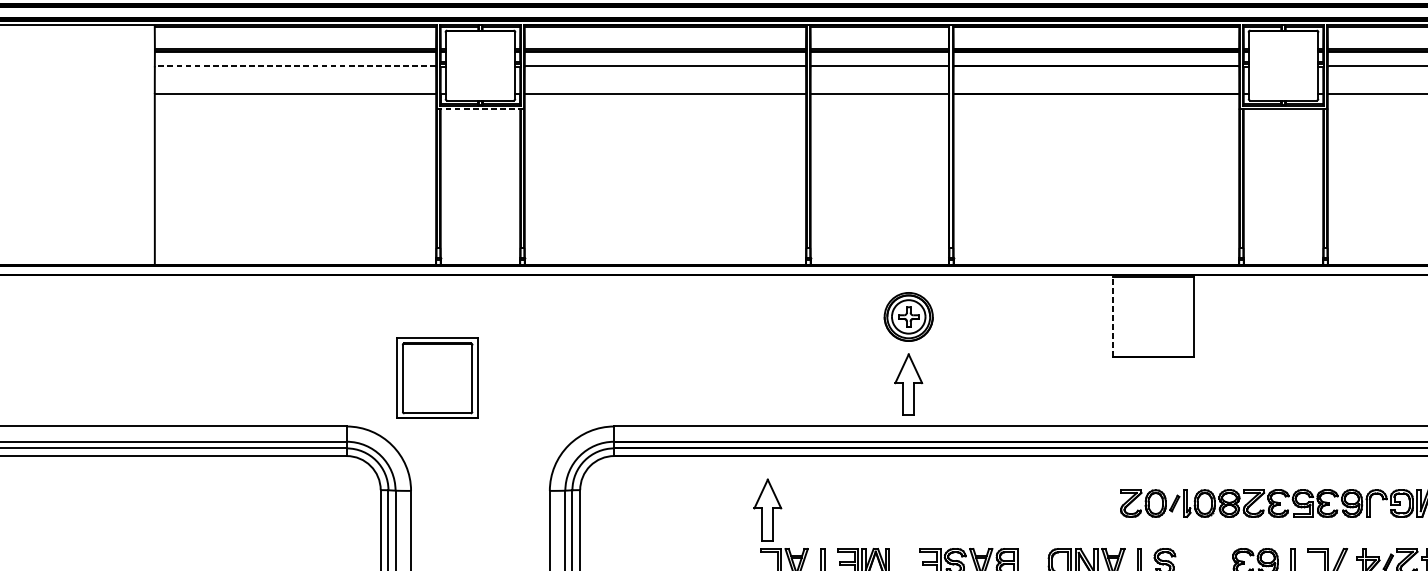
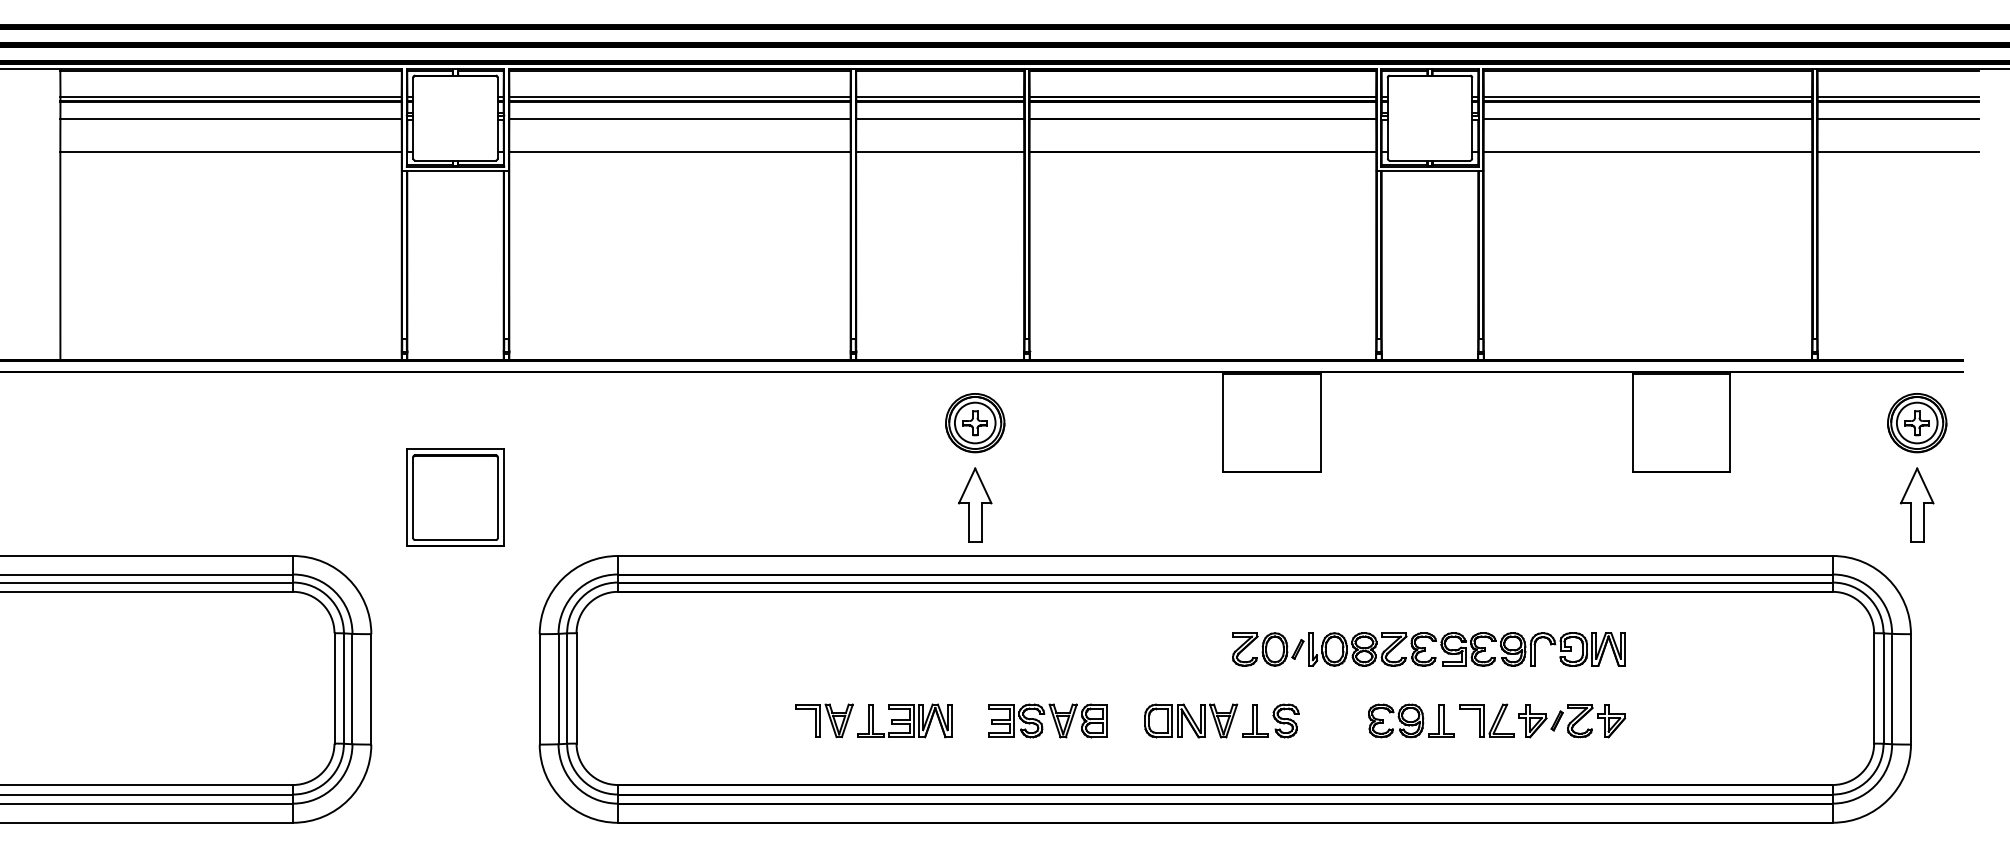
line: (295, 65) -> (231, 118), dashed -> solid
line: (481, 109) -> (456, 171), dashed -> solid
line: (1113, 317) -> (1223, 423), dashed -> solid
part: (437, 378) -> (455, 497), moved
part: (768, 509) -> (804, 656), removed

